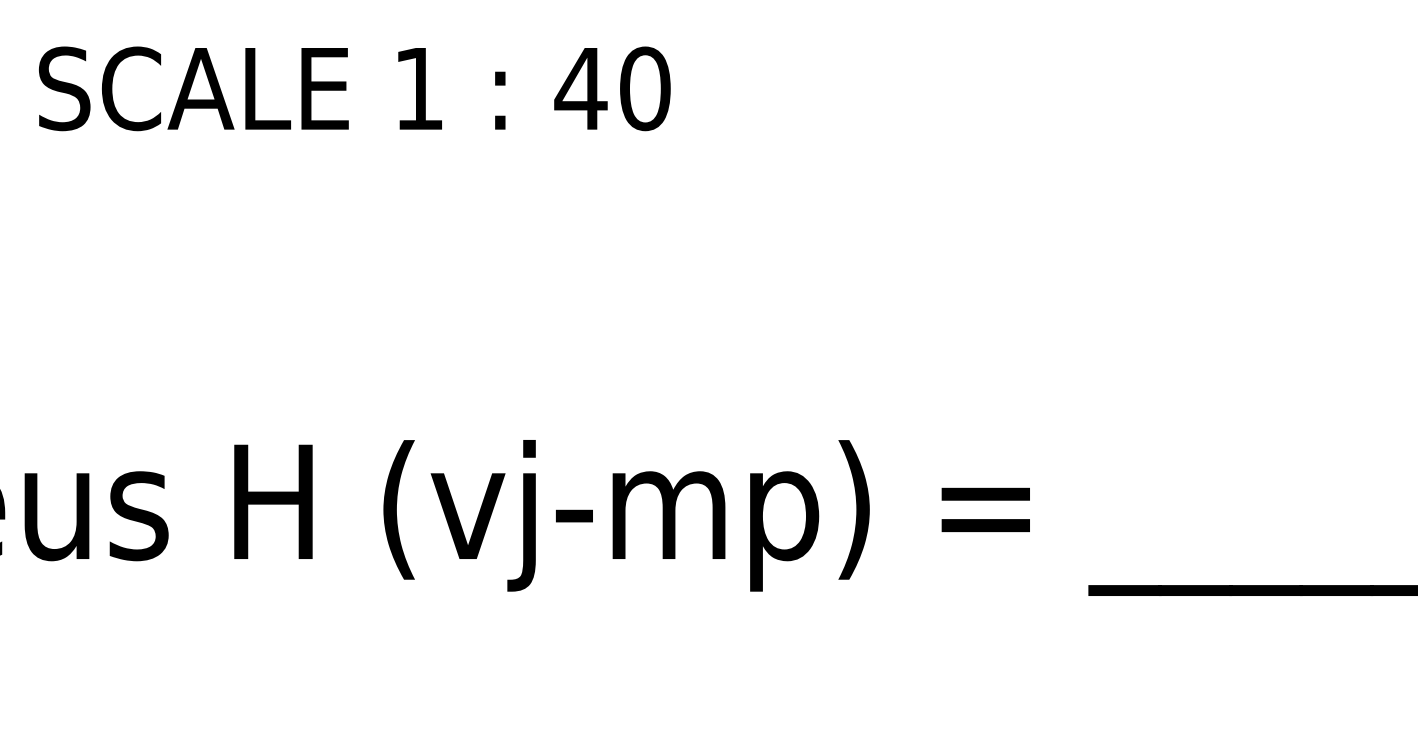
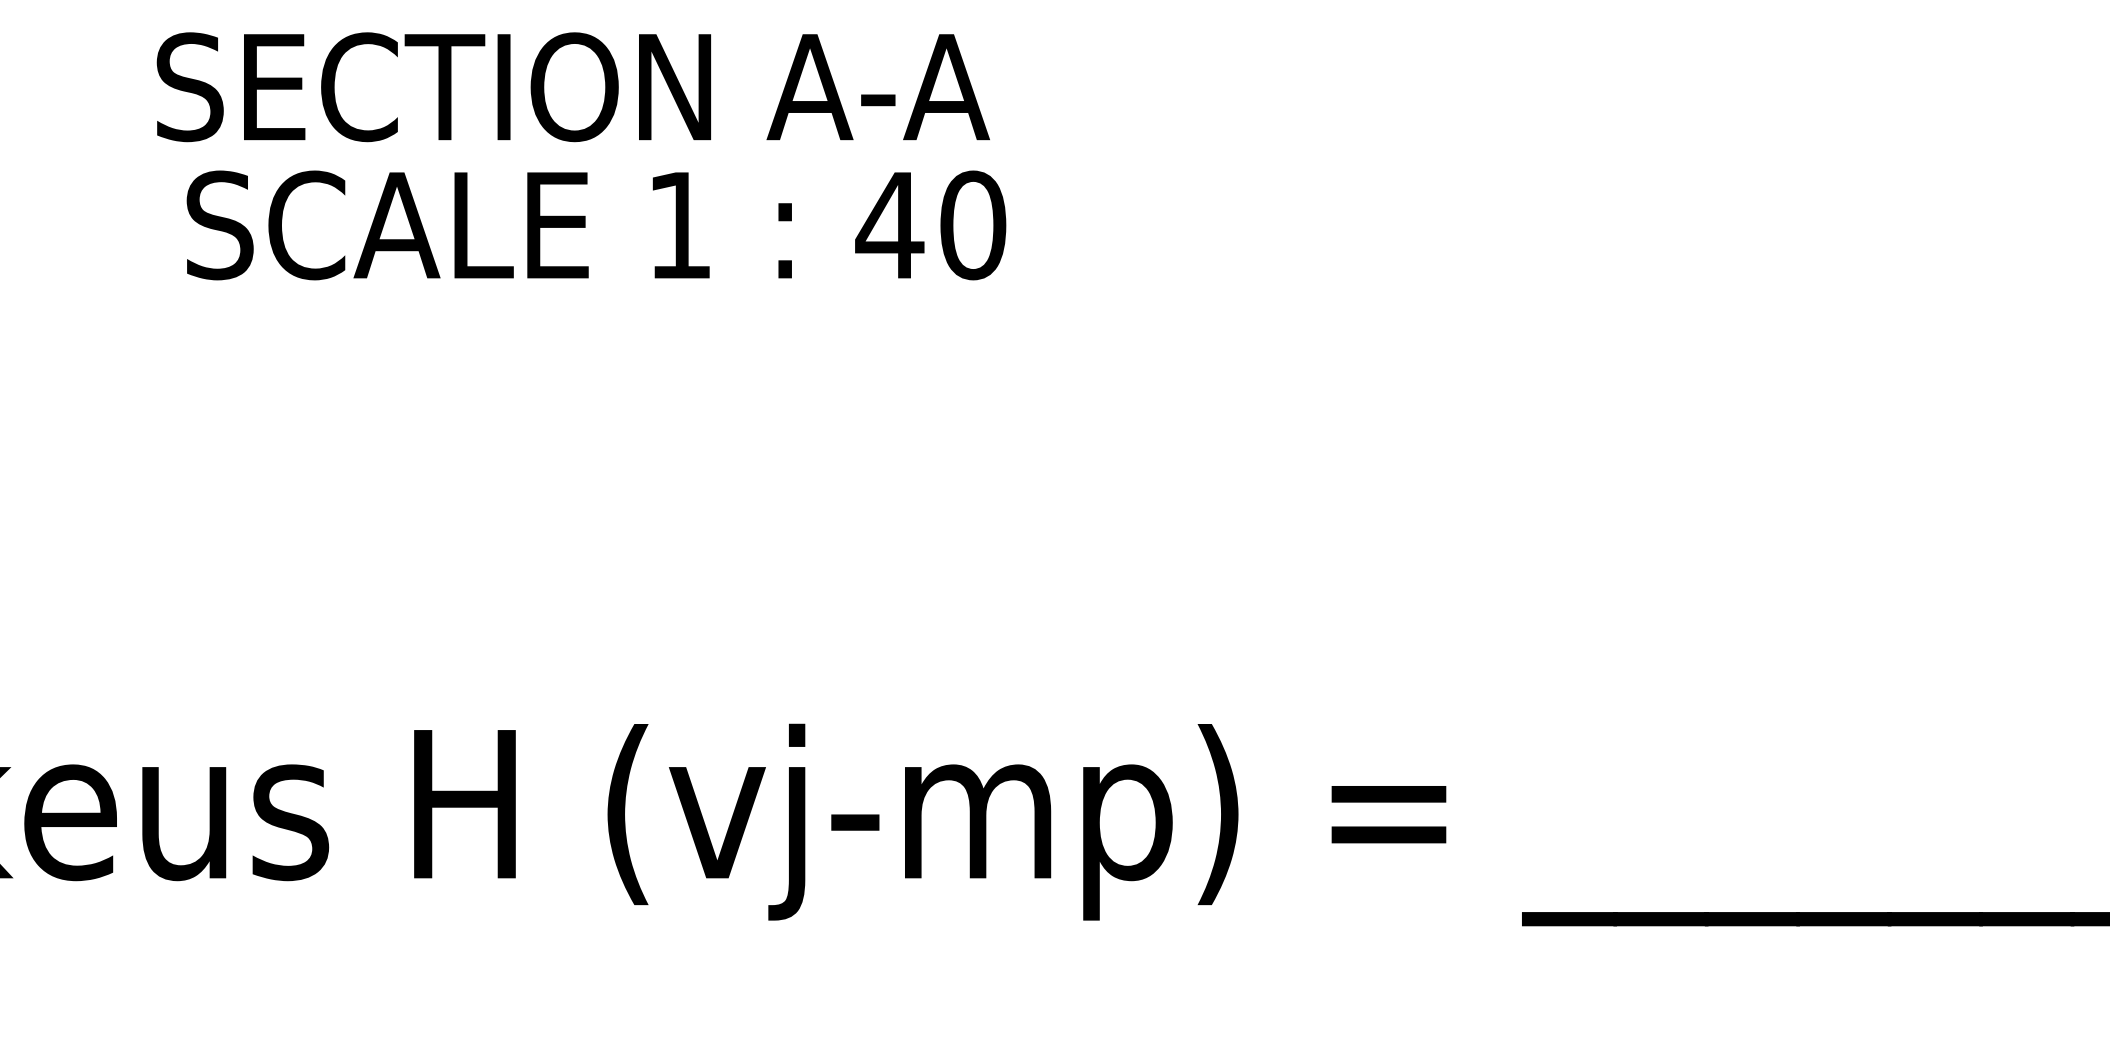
text: (354, 88) -> (596, 225), moved

